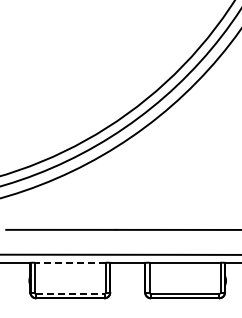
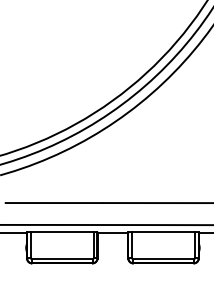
line: (69, 262) -> (61, 231), dashed -> solid
line: (70, 293) -> (62, 259), dashed -> solid

